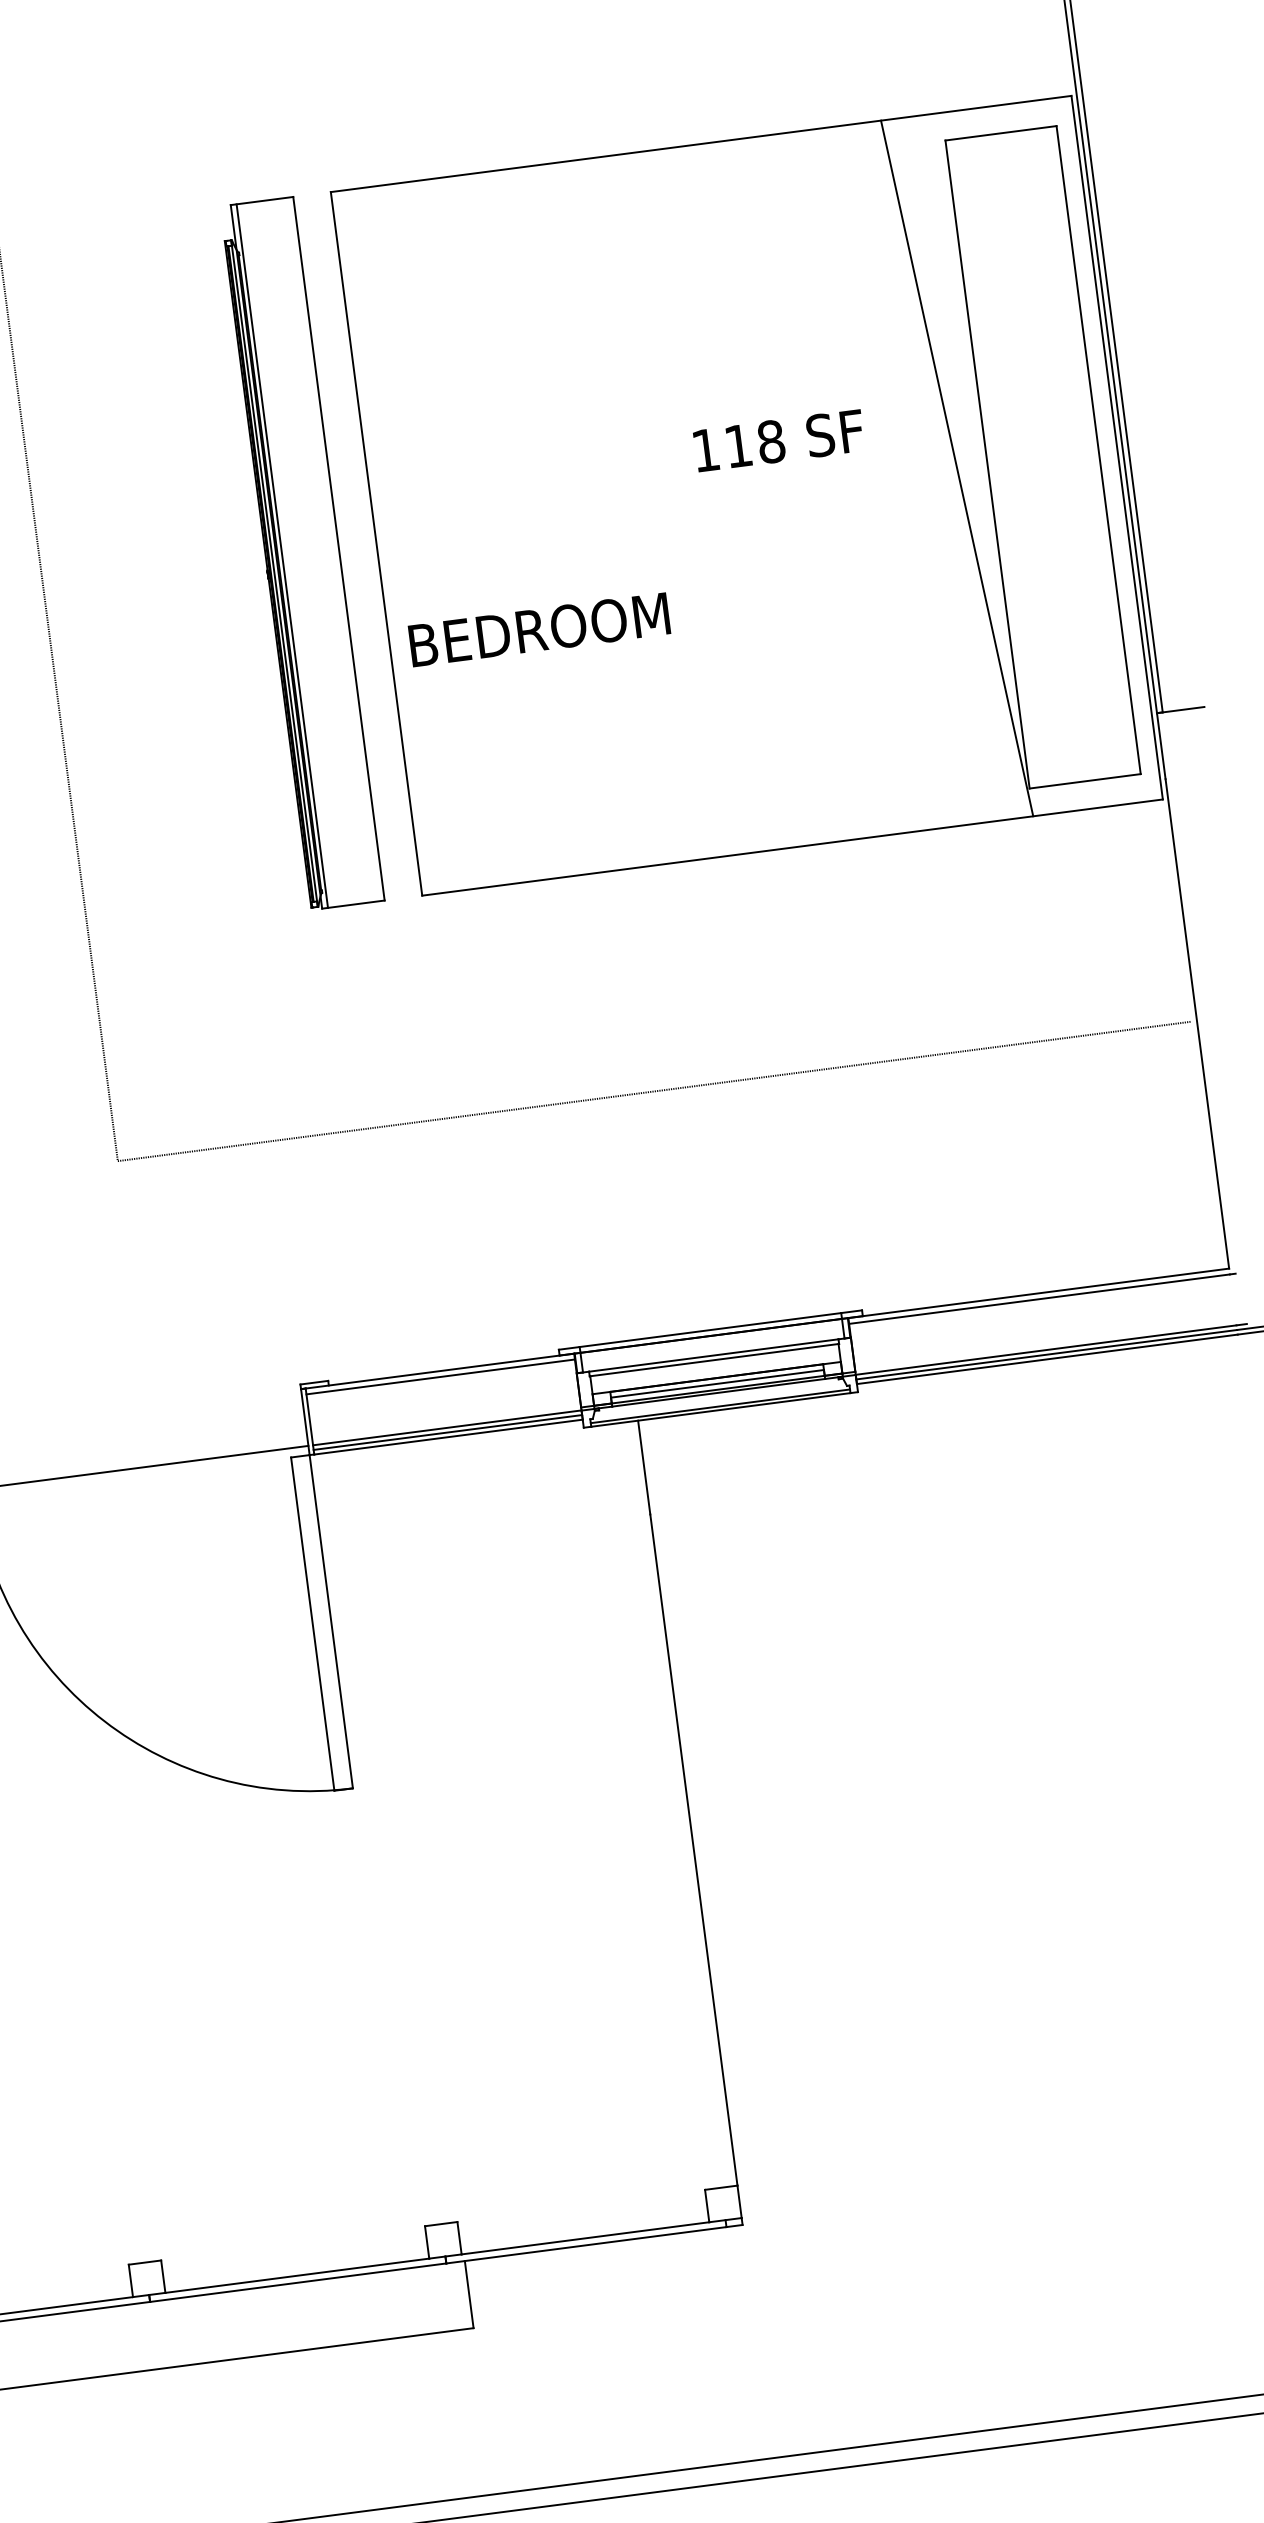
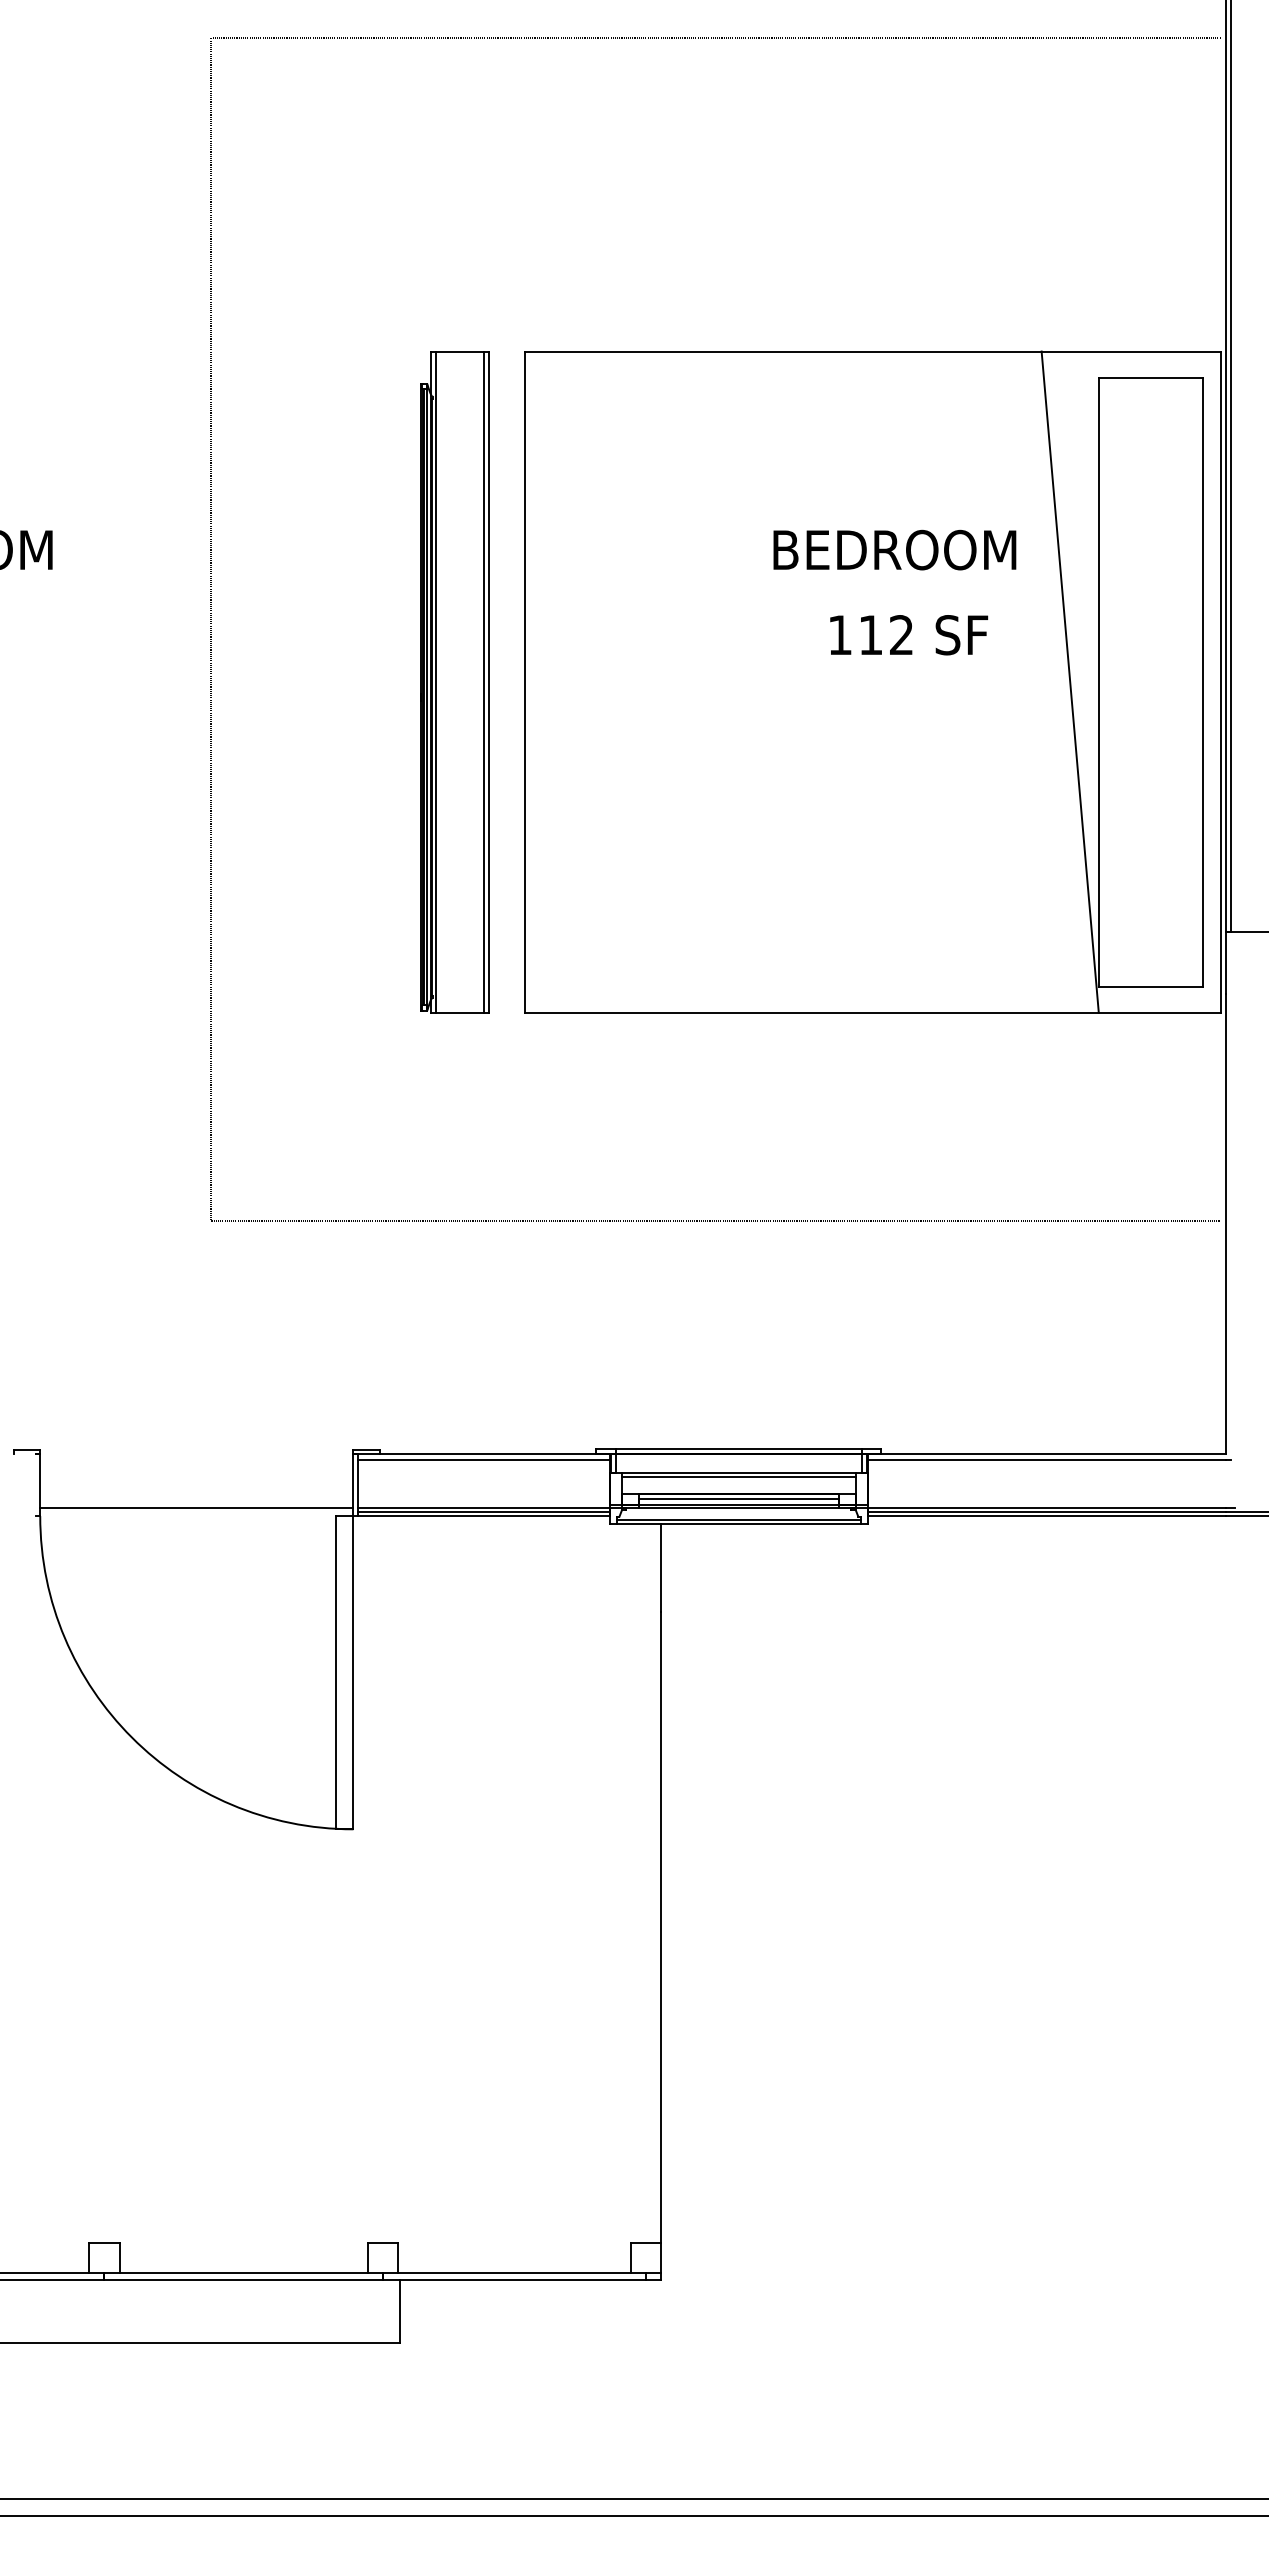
text: (771, 442) -> (901, 635), 118 -> 112
line: (332, 548) -> (483, 681), added
text: (538, 629) -> (894, 549), moved

